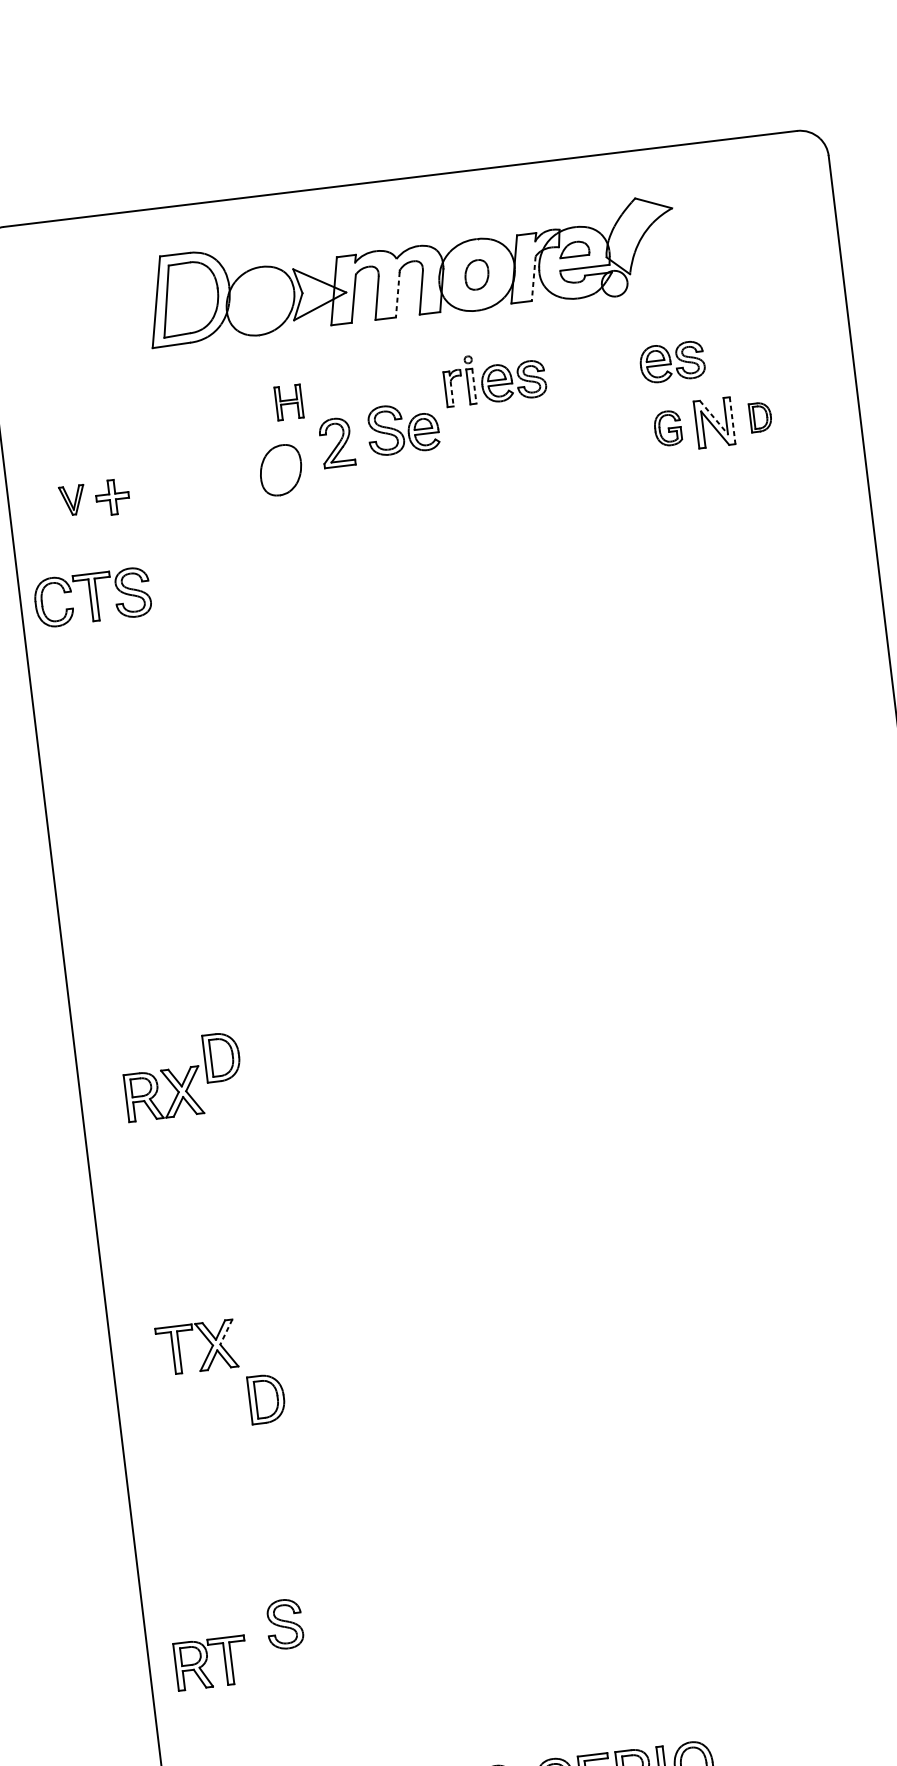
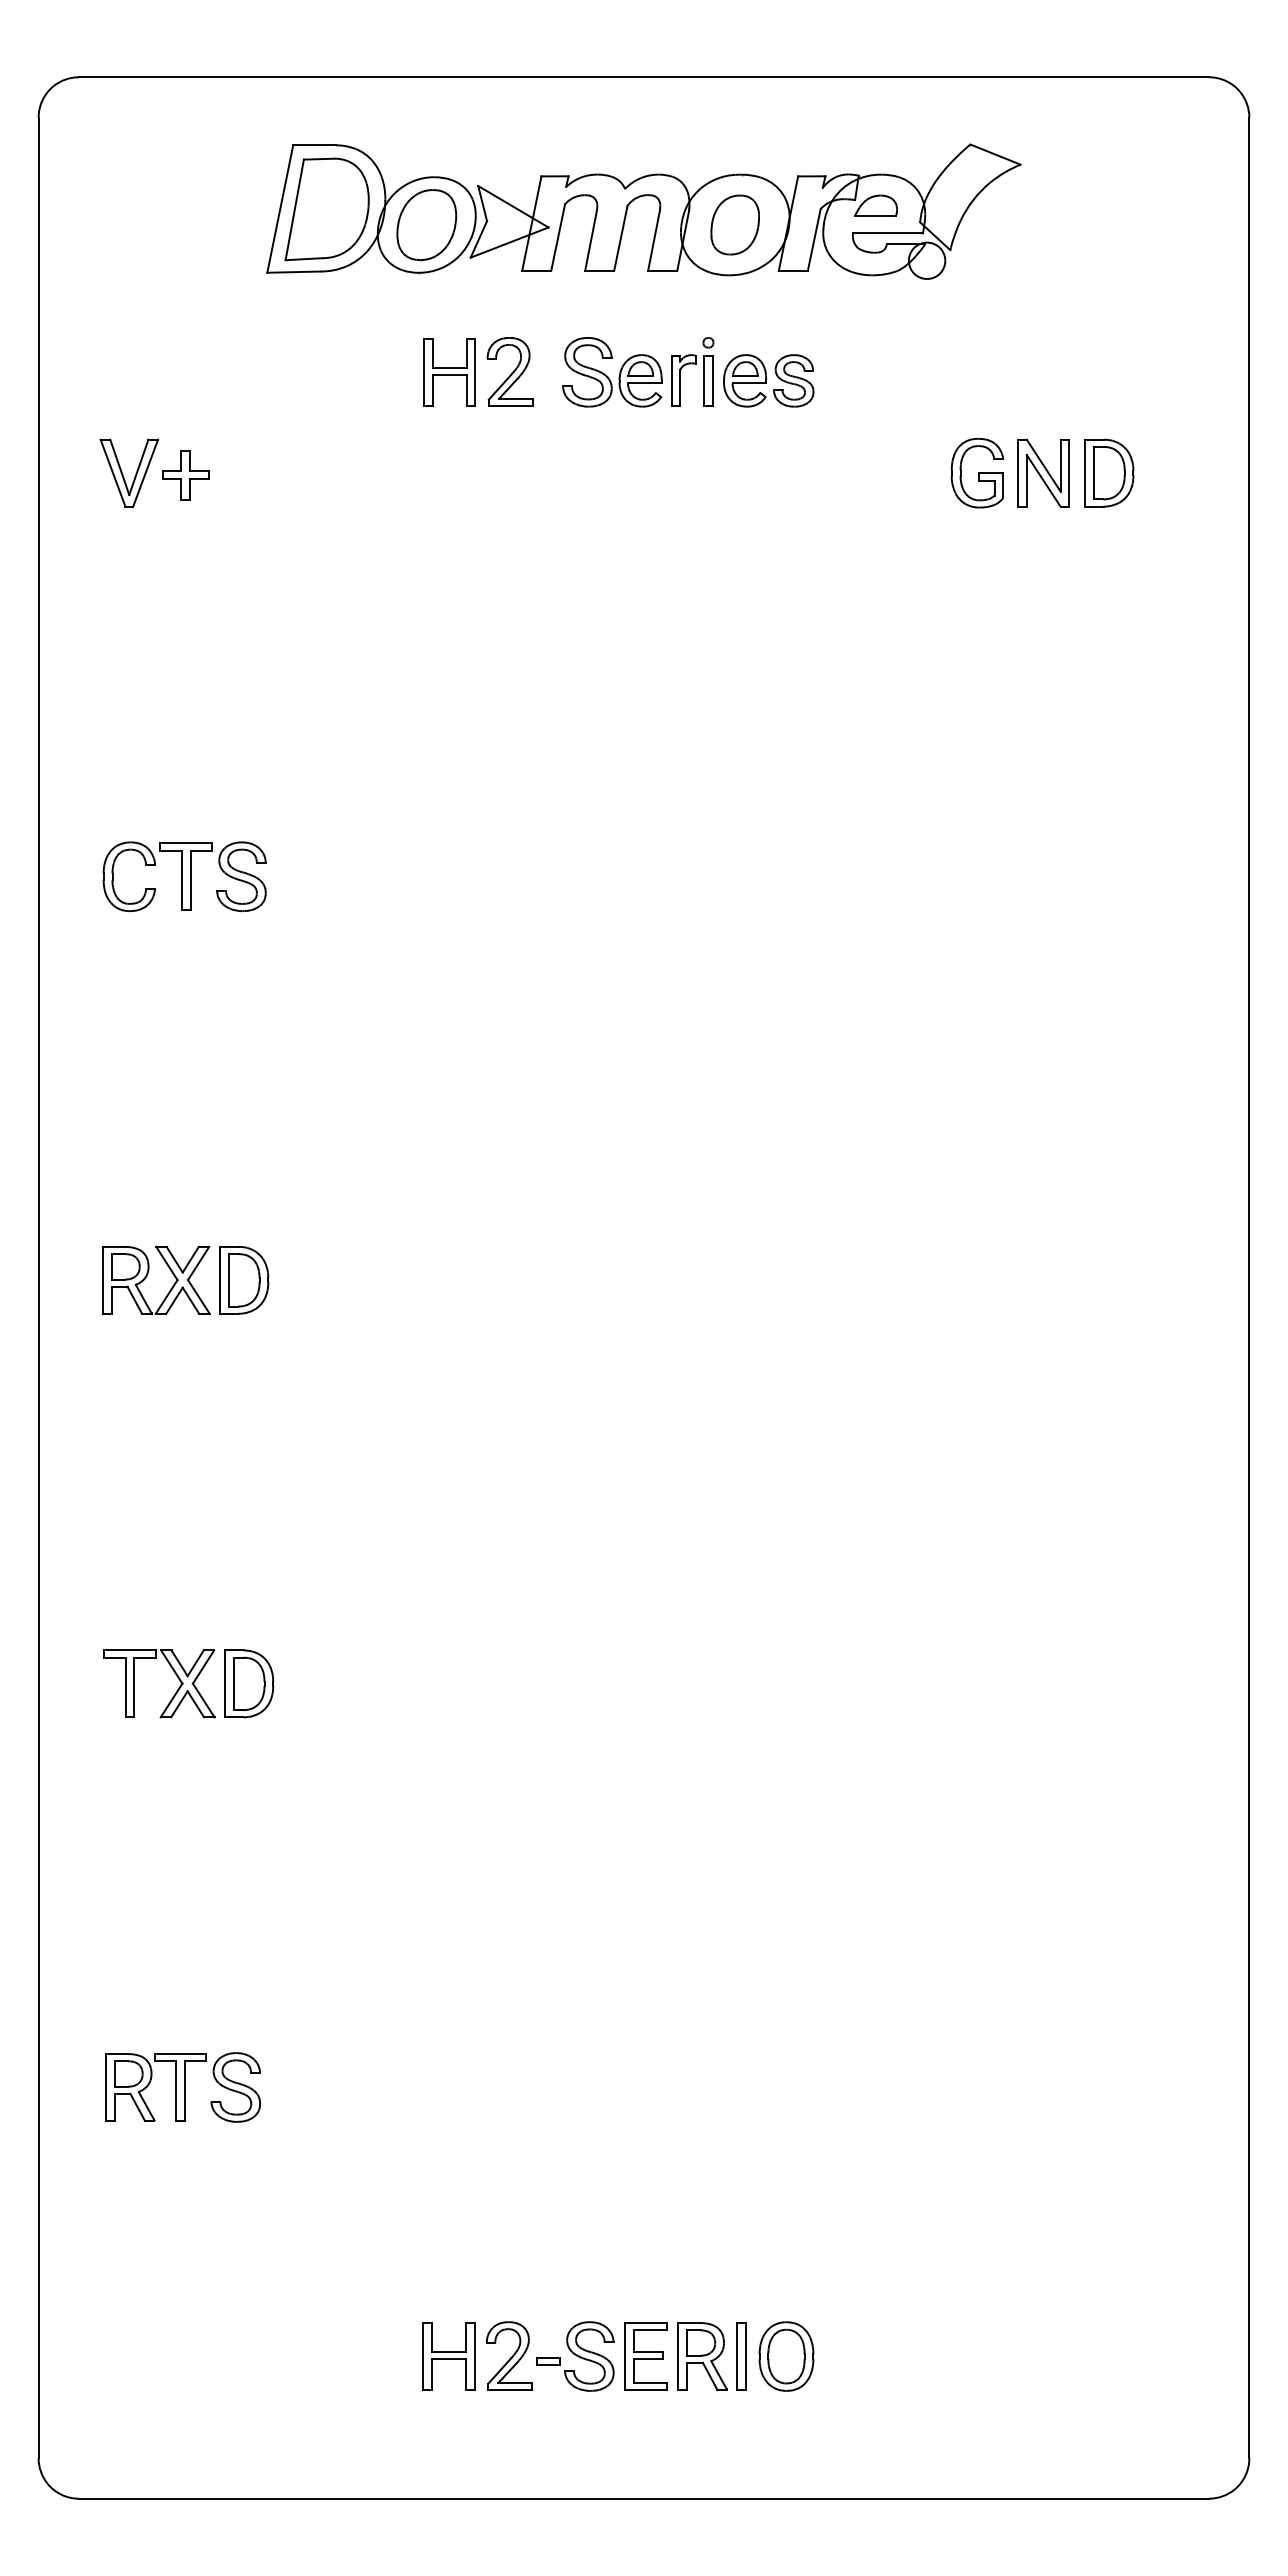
part: (476, 274) -> (734, 224), size x1.43
line: (533, 279) -> (814, 240), dashed -> solid
line: (397, 295) -> (620, 240), dashed -> solid
part: (672, 361) -> (994, 380), removed
line: (474, 385) -> (712, 380), dashed -> solid
line: (452, 394) -> (680, 388), dashed -> solid
part: (289, 402) -> (449, 372), size x1.43
part: (760, 416) -> (1109, 472), size x1.67
line: (713, 417) -> (1043, 465), dashed -> solid
line: (732, 420) -> (1069, 473), dashed -> solid
part: (403, 428) -> (612, 372), moved
part: (667, 428) -> (976, 472), size x1.43
part: (336, 442) -> (509, 371), moved
part: (280, 470) -> (426, 225), moved
part: (72, 500) -> (128, 472), size x1.67
part: (92, 597) -> (184, 876), moved
part: (157, 1090) -> (148, 1274), moved
line: (226, 1332) -> (203, 1667), dashed -> solid
part: (267, 1398) -> (249, 1683), moved
part: (207, 1660) -> (150, 2083), moved

